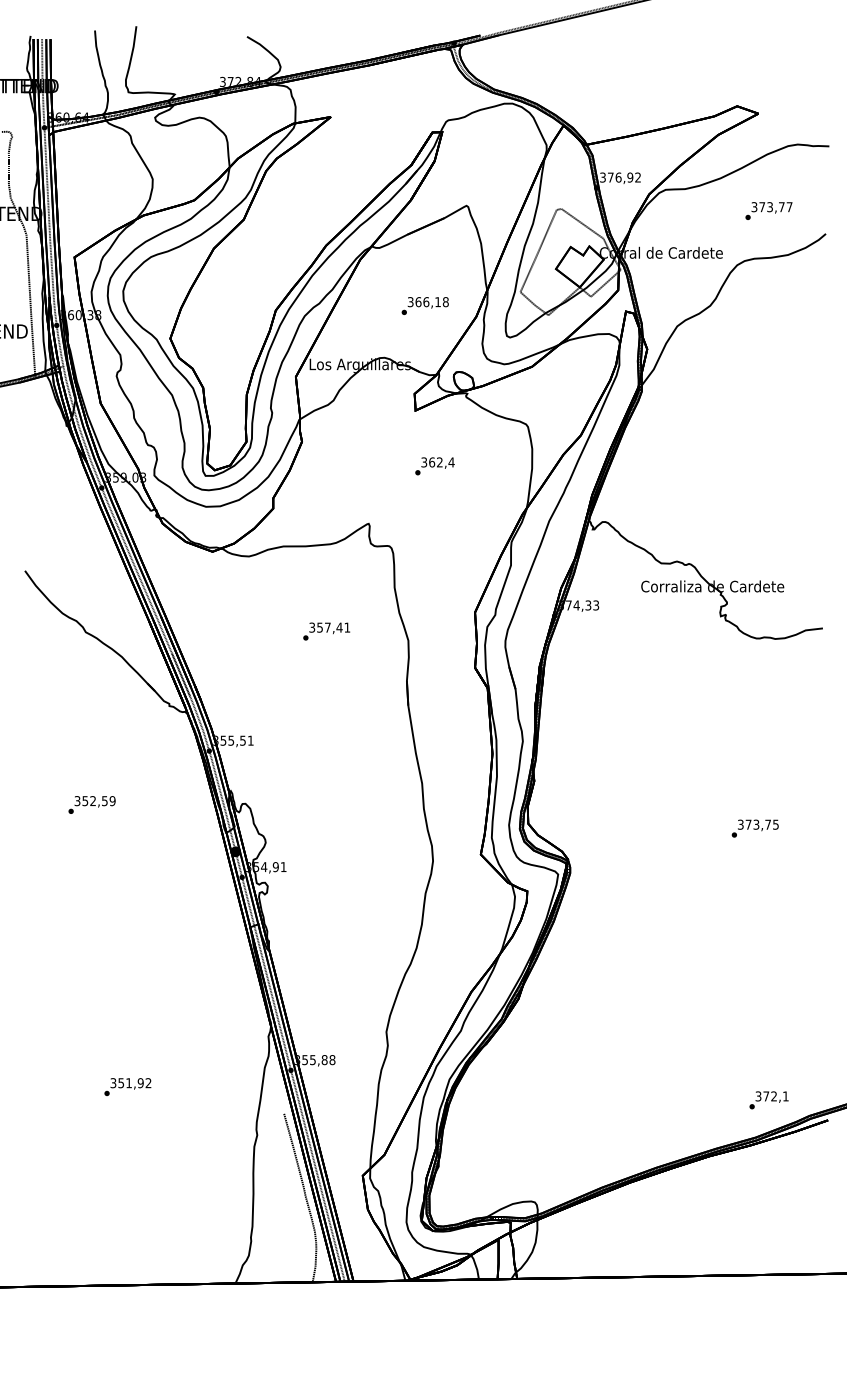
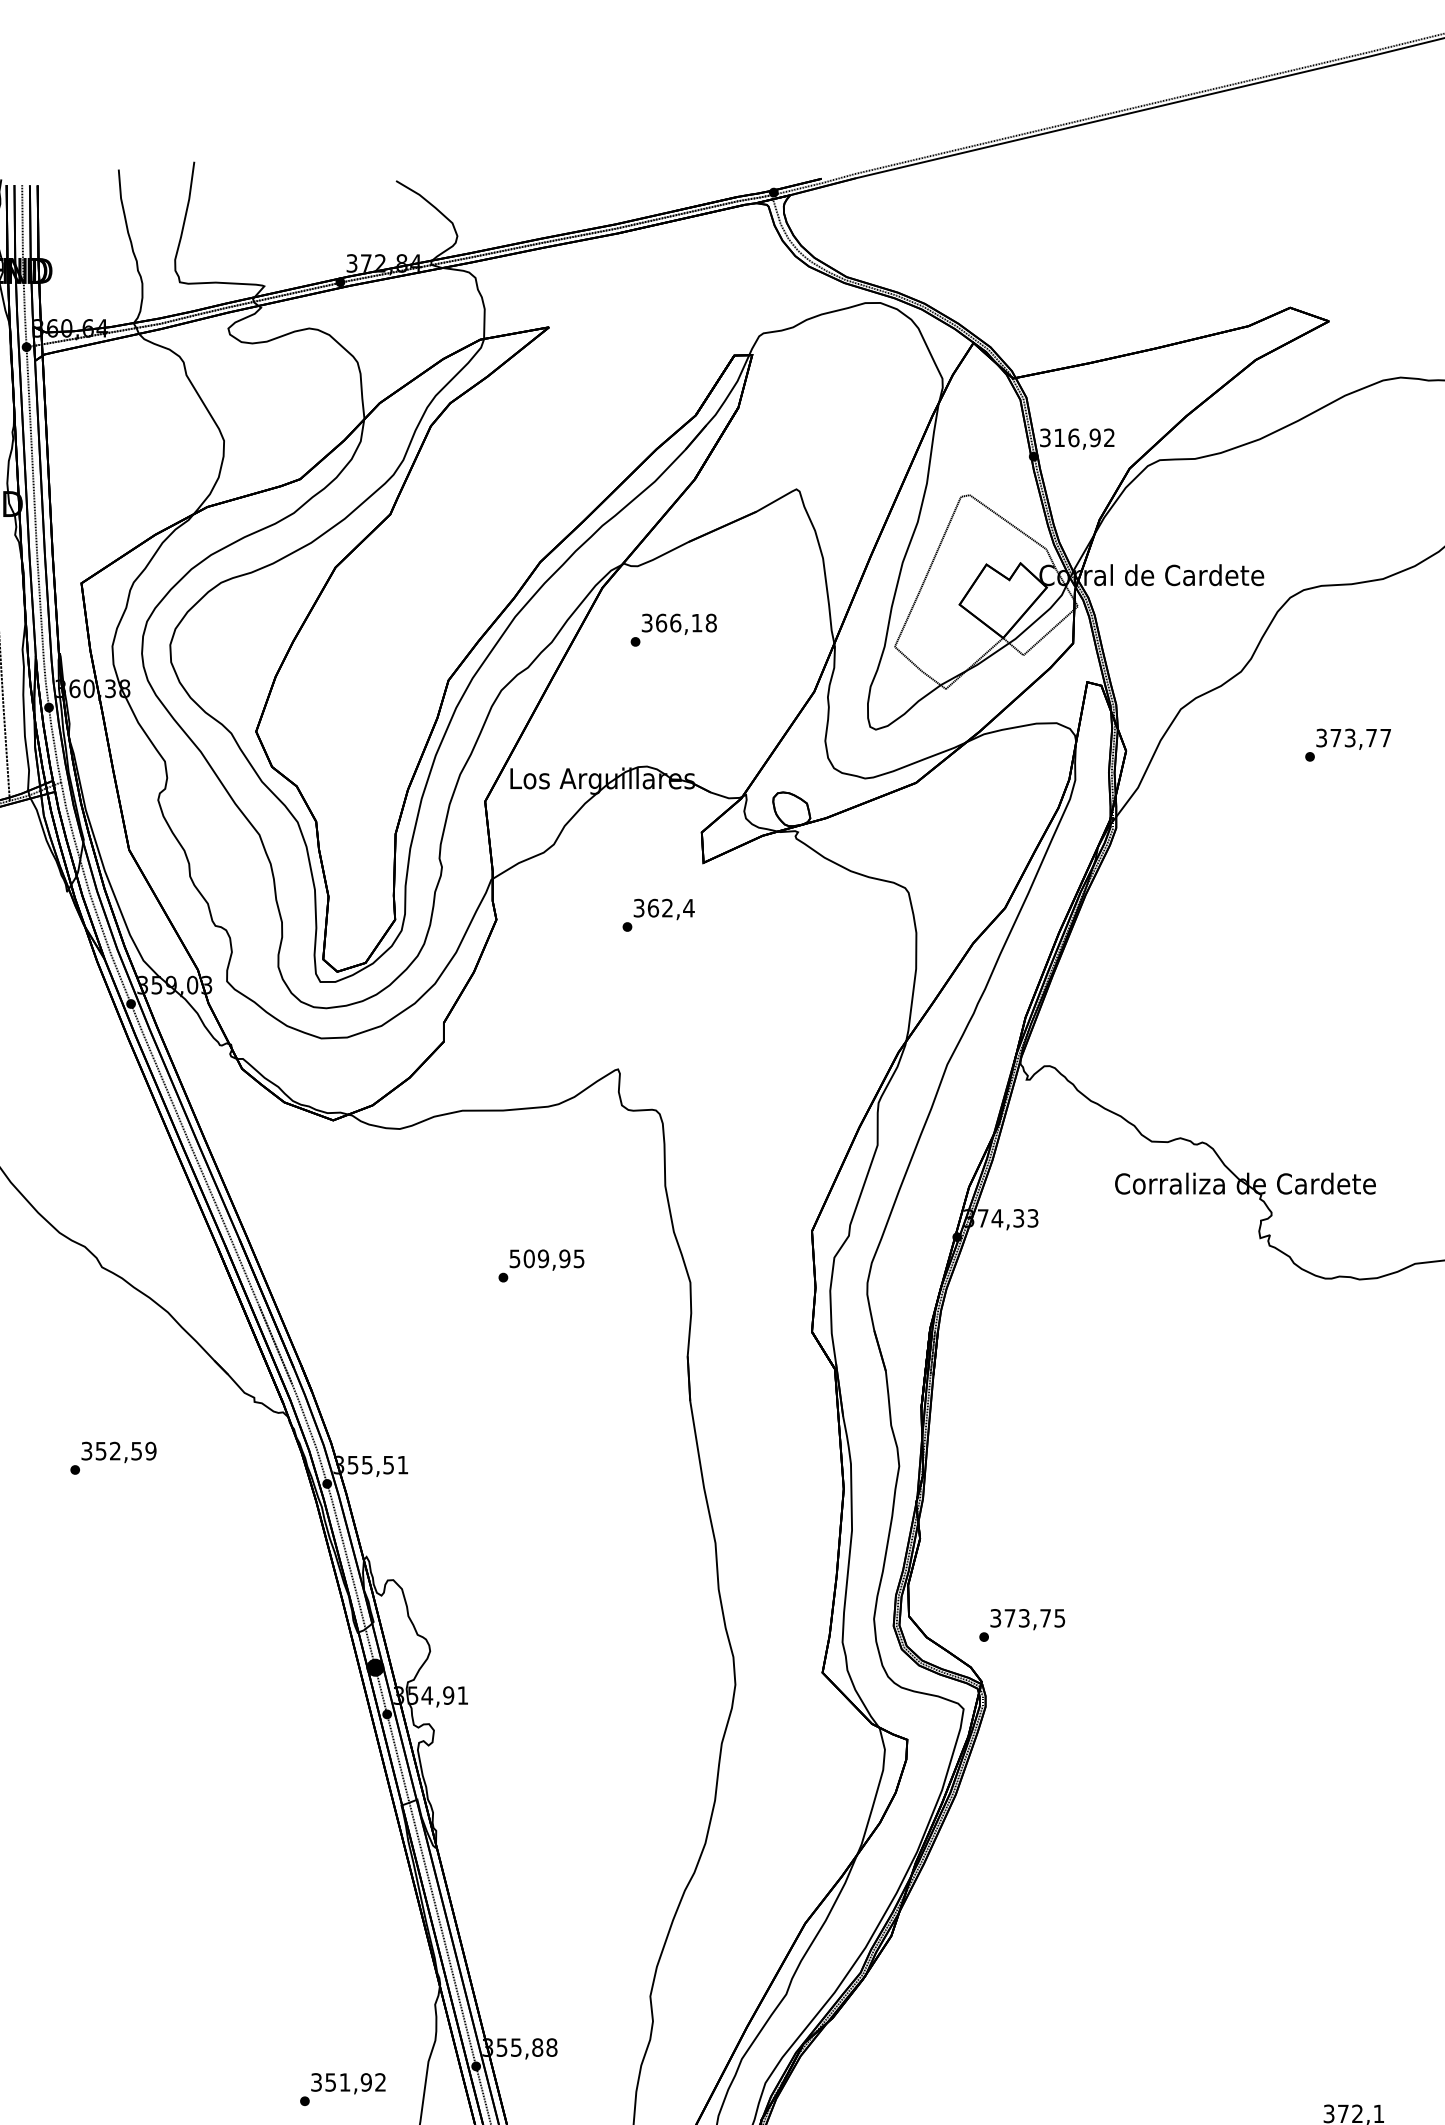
text: (610, 177) -> (1059, 437), 376,92 -> 316,92
text: (768, 210) -> (1347, 744), moved
text: (424, 305) -> (672, 629), moved
text: (434, 466) -> (657, 915), moved
text: (329, 627) -> (546, 1258), 357,41 -> 509,95
text: (91, 804) -> (112, 1457), moved
text: (754, 828) -> (1020, 1625), moved
text: (127, 1086) -> (342, 2088), moved

